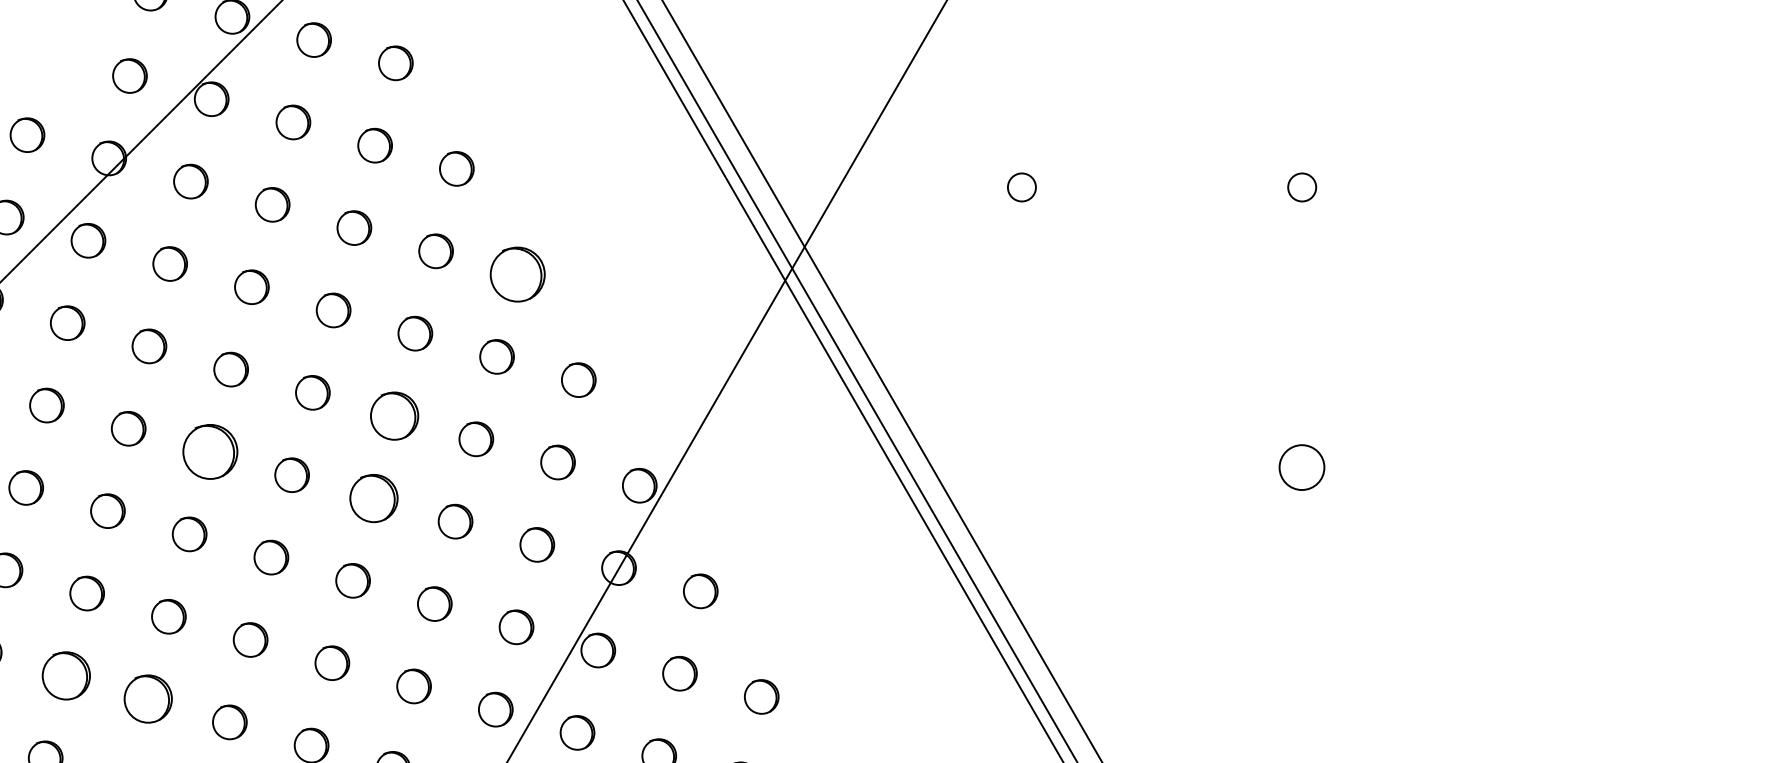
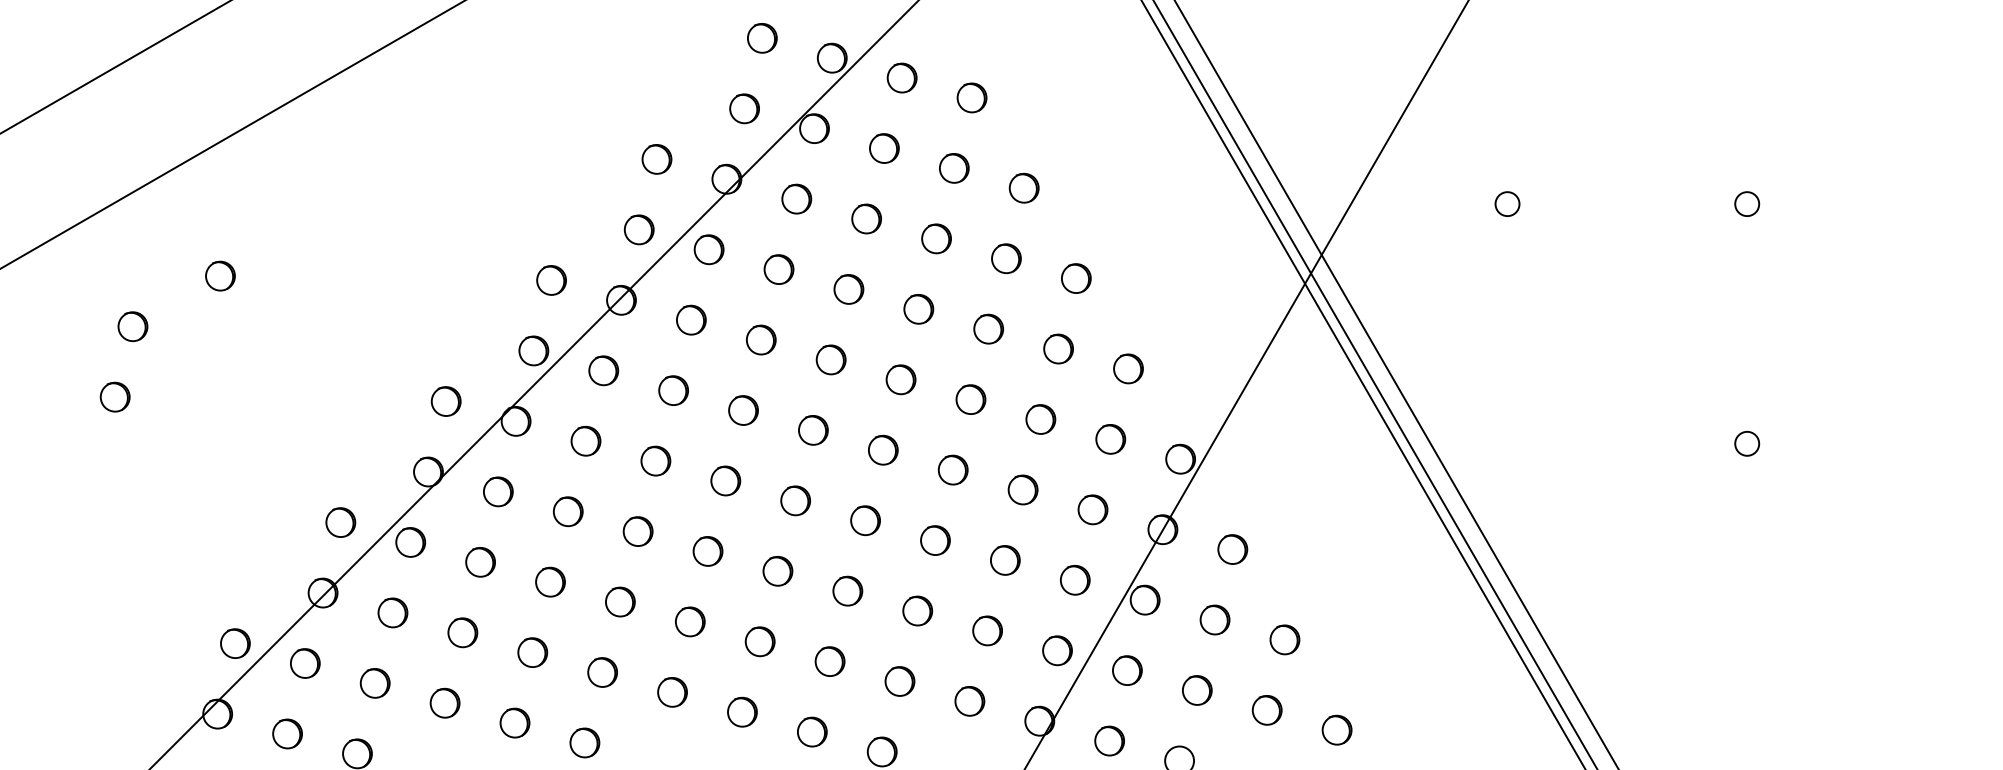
part: (518, 274) -> (1076, 278), size x0.62
part: (394, 415) -> (970, 399), size x0.71
part: (210, 452) -> (813, 430), size x0.62
circle: (1302, 467) -> (1747, 443), size x0.62
part: (373, 497) -> (952, 469), size x0.71
part: (66, 675) -> (690, 621), size x0.71
part: (147, 698) -> (759, 641), size x0.71

